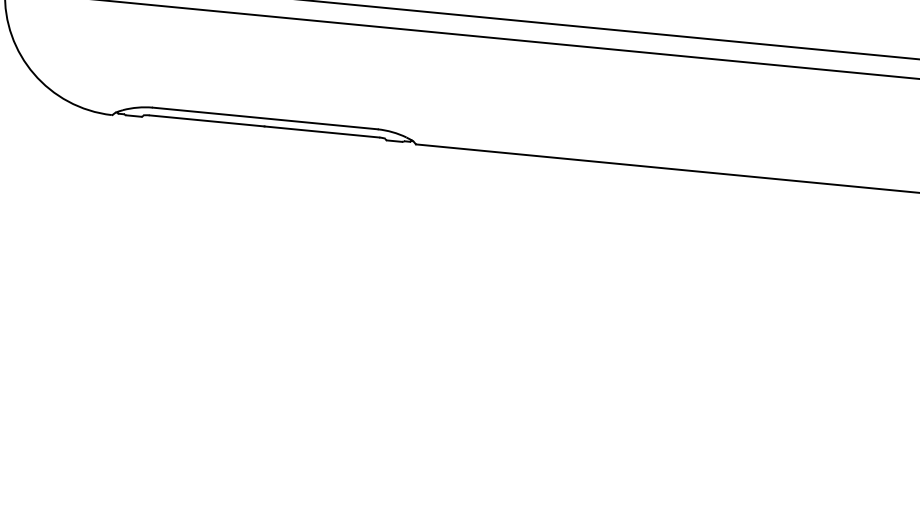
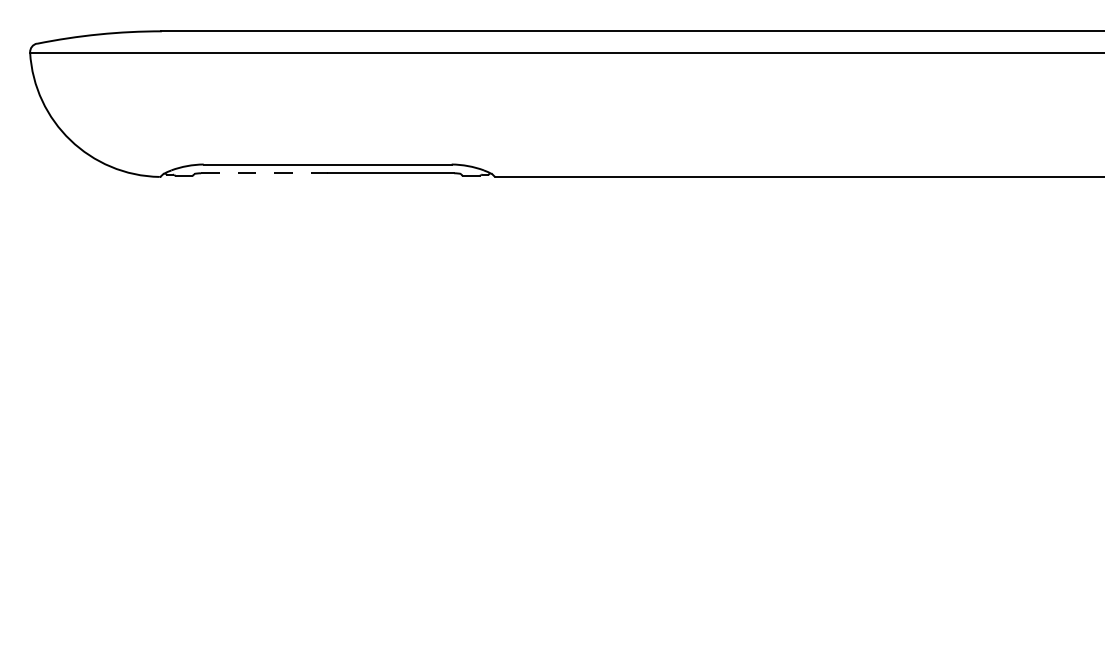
line: (207, 121) -> (264, 173), solid -> dashed

